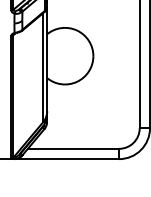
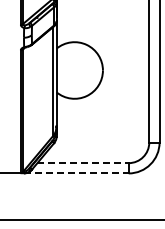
line: (73, 149) -> (83, 163), solid -> dashed
line: (66, 159) -> (76, 173), solid -> dashed

